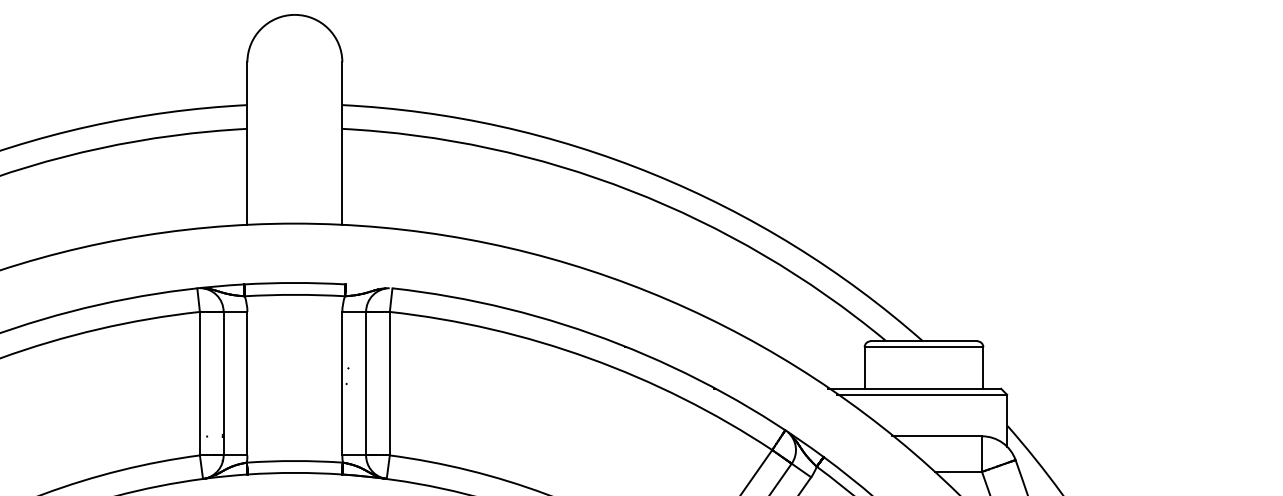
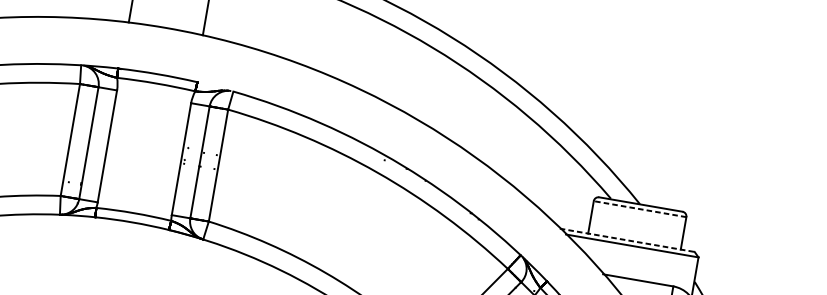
line: (923, 347) -> (639, 209), solid -> dashed
line: (915, 388) -> (627, 240), solid -> dashed

